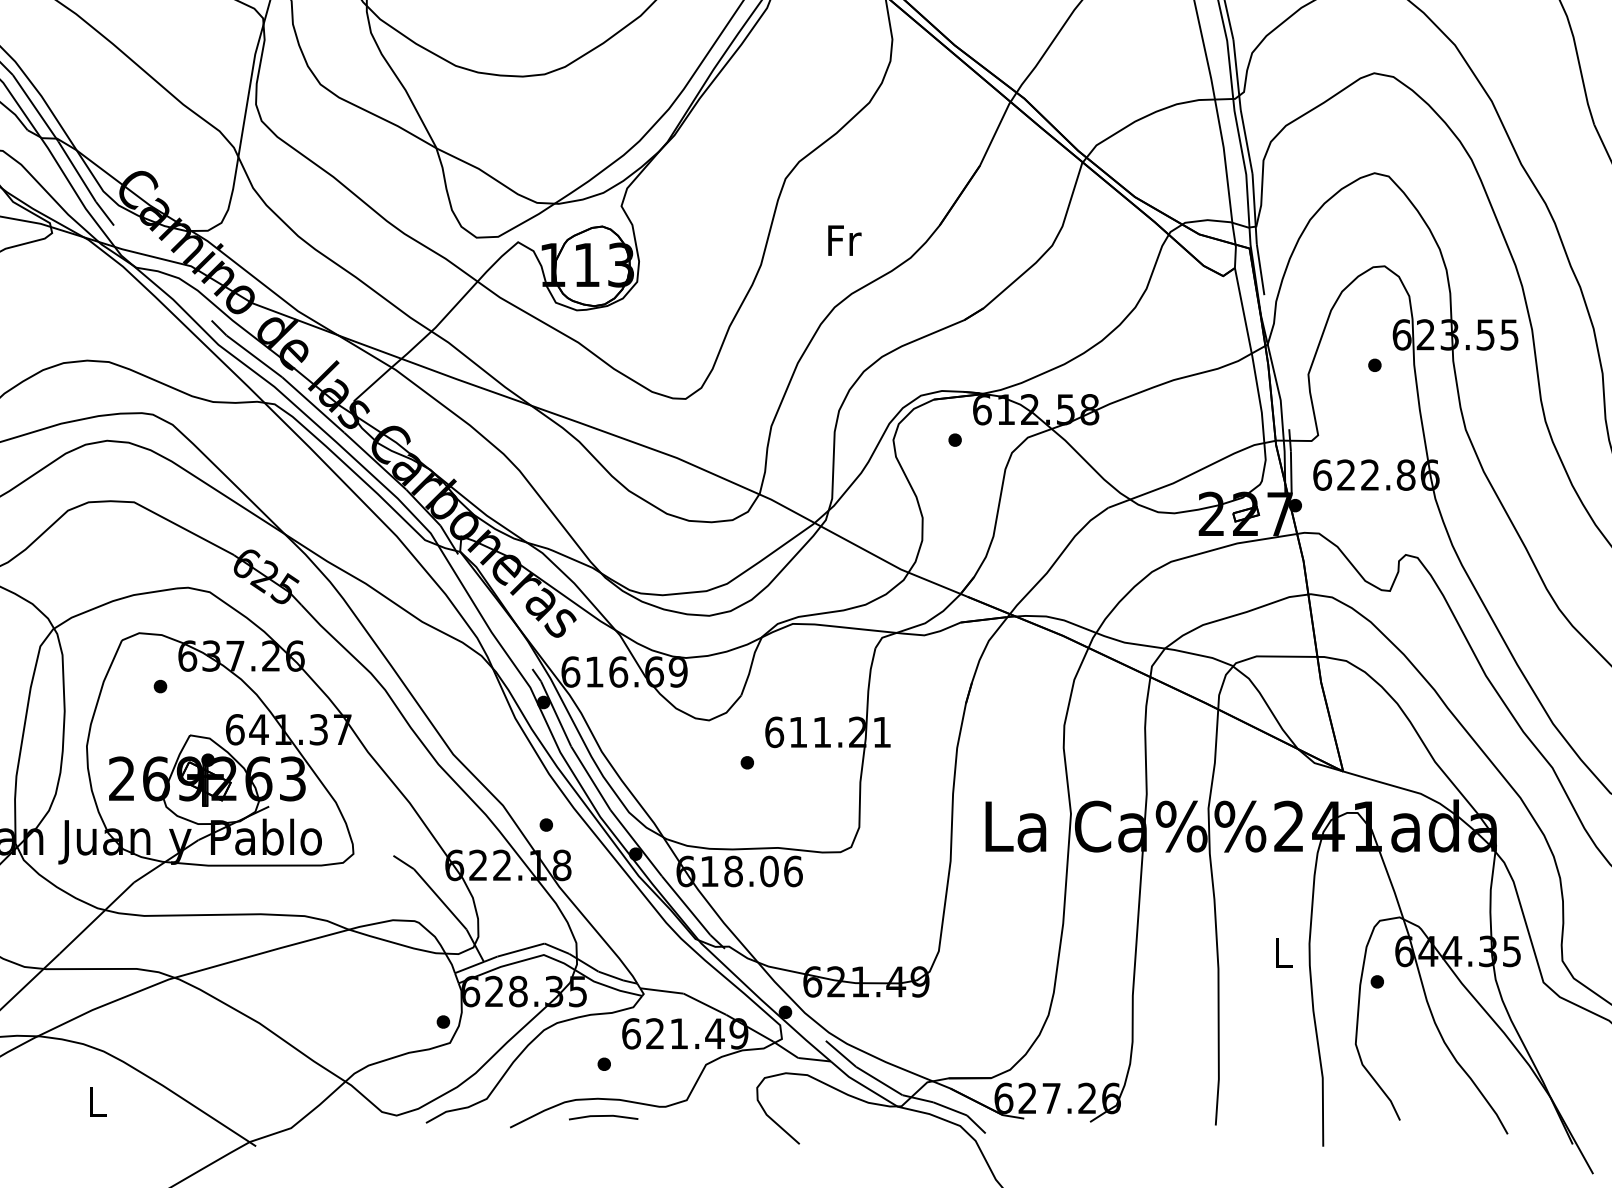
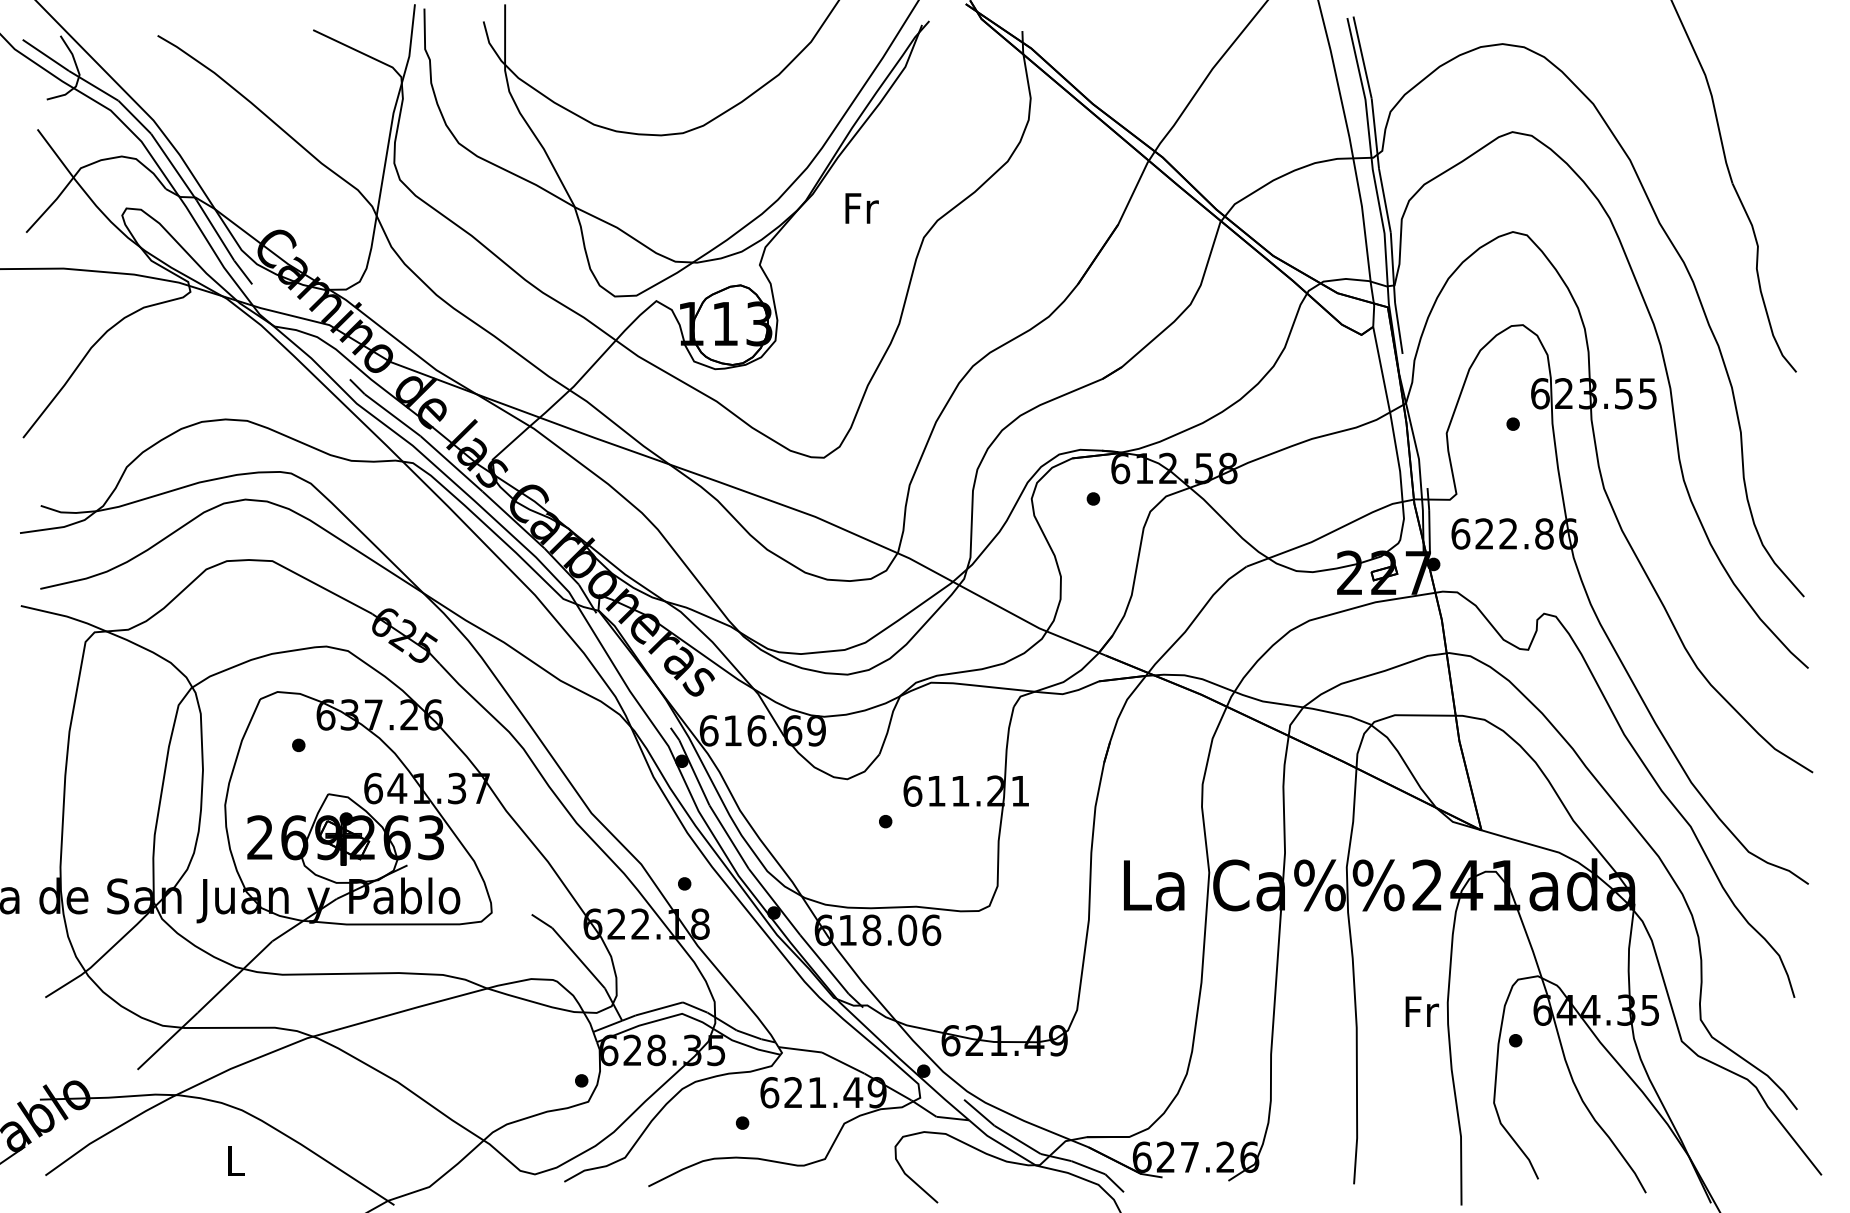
text: (844, 240) -> (861, 208), moved
text: (1284, 952) -> (1422, 1011), L -> Fr
line: (603, 1116) -> (741, 1175), removed

